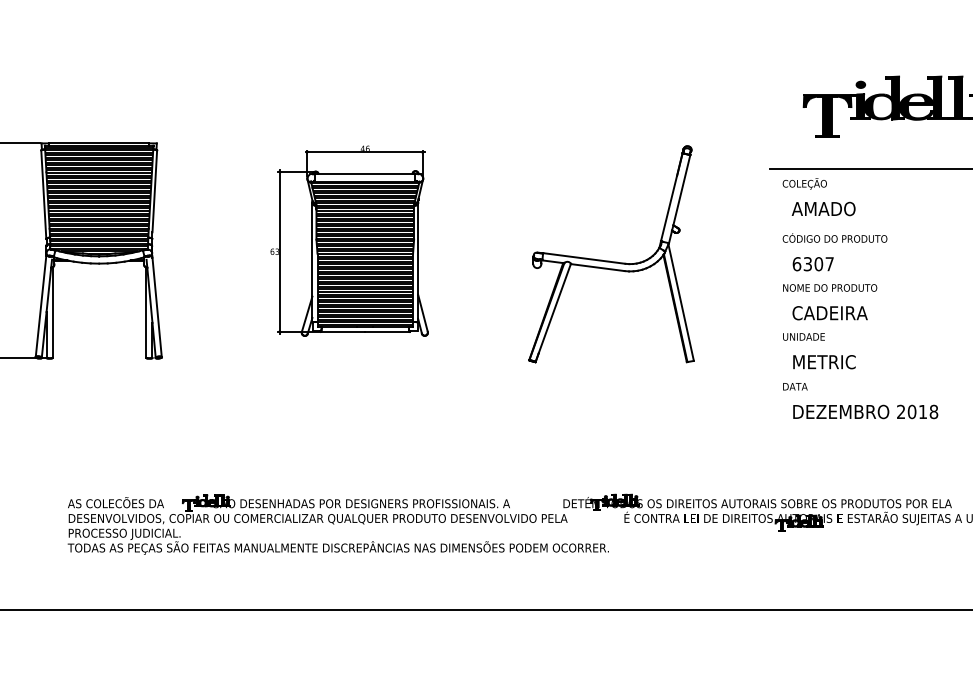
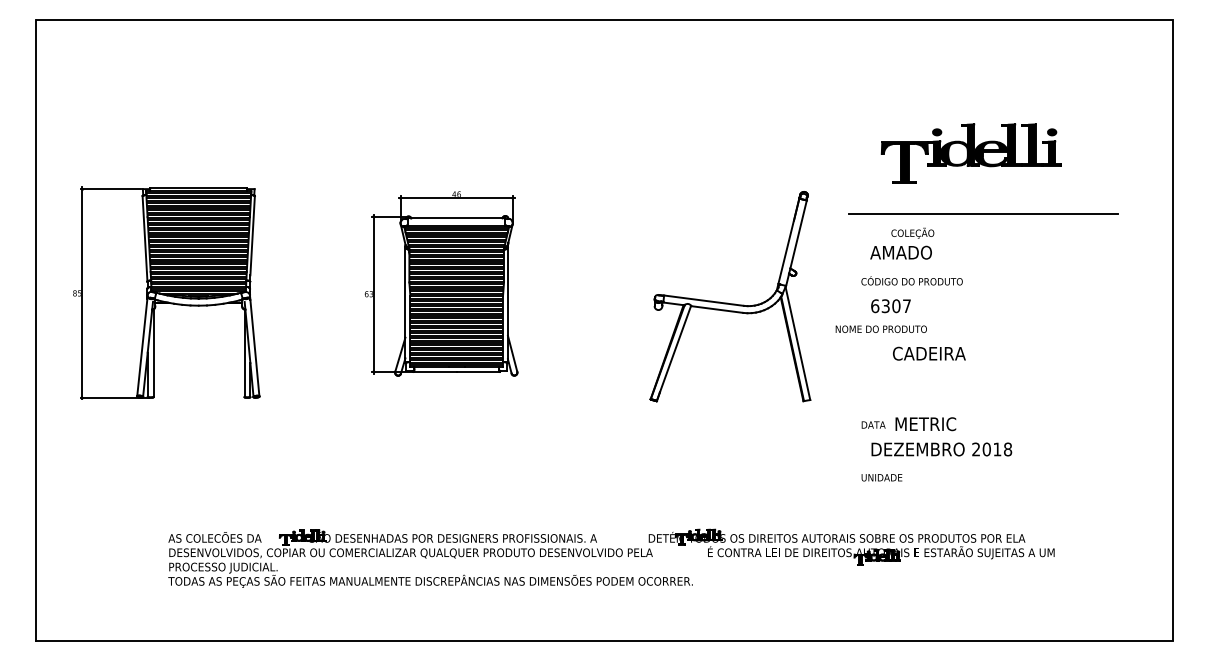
text: (804, 182) -> (912, 232), moved
part: (608, 260) -> (727, 302), moved
text: (829, 287) -> (880, 328), moved
text: (830, 312) -> (929, 353), moved
text: (803, 336) -> (881, 477), moved
text: (824, 362) -> (925, 424), moved

